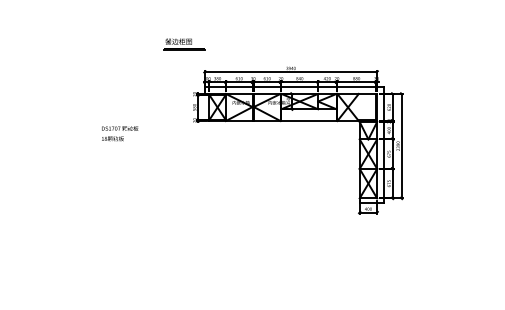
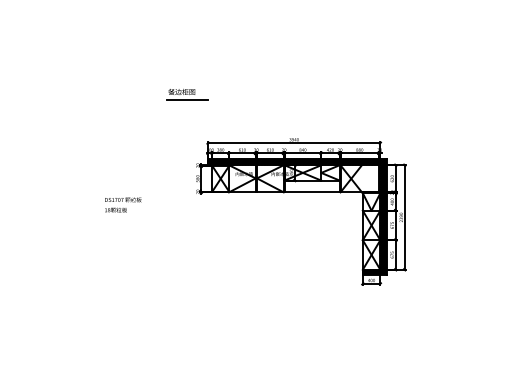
part: (184, 44) -> (187, 94), moved
hatch: (294, 145) -> (297, 216), added

